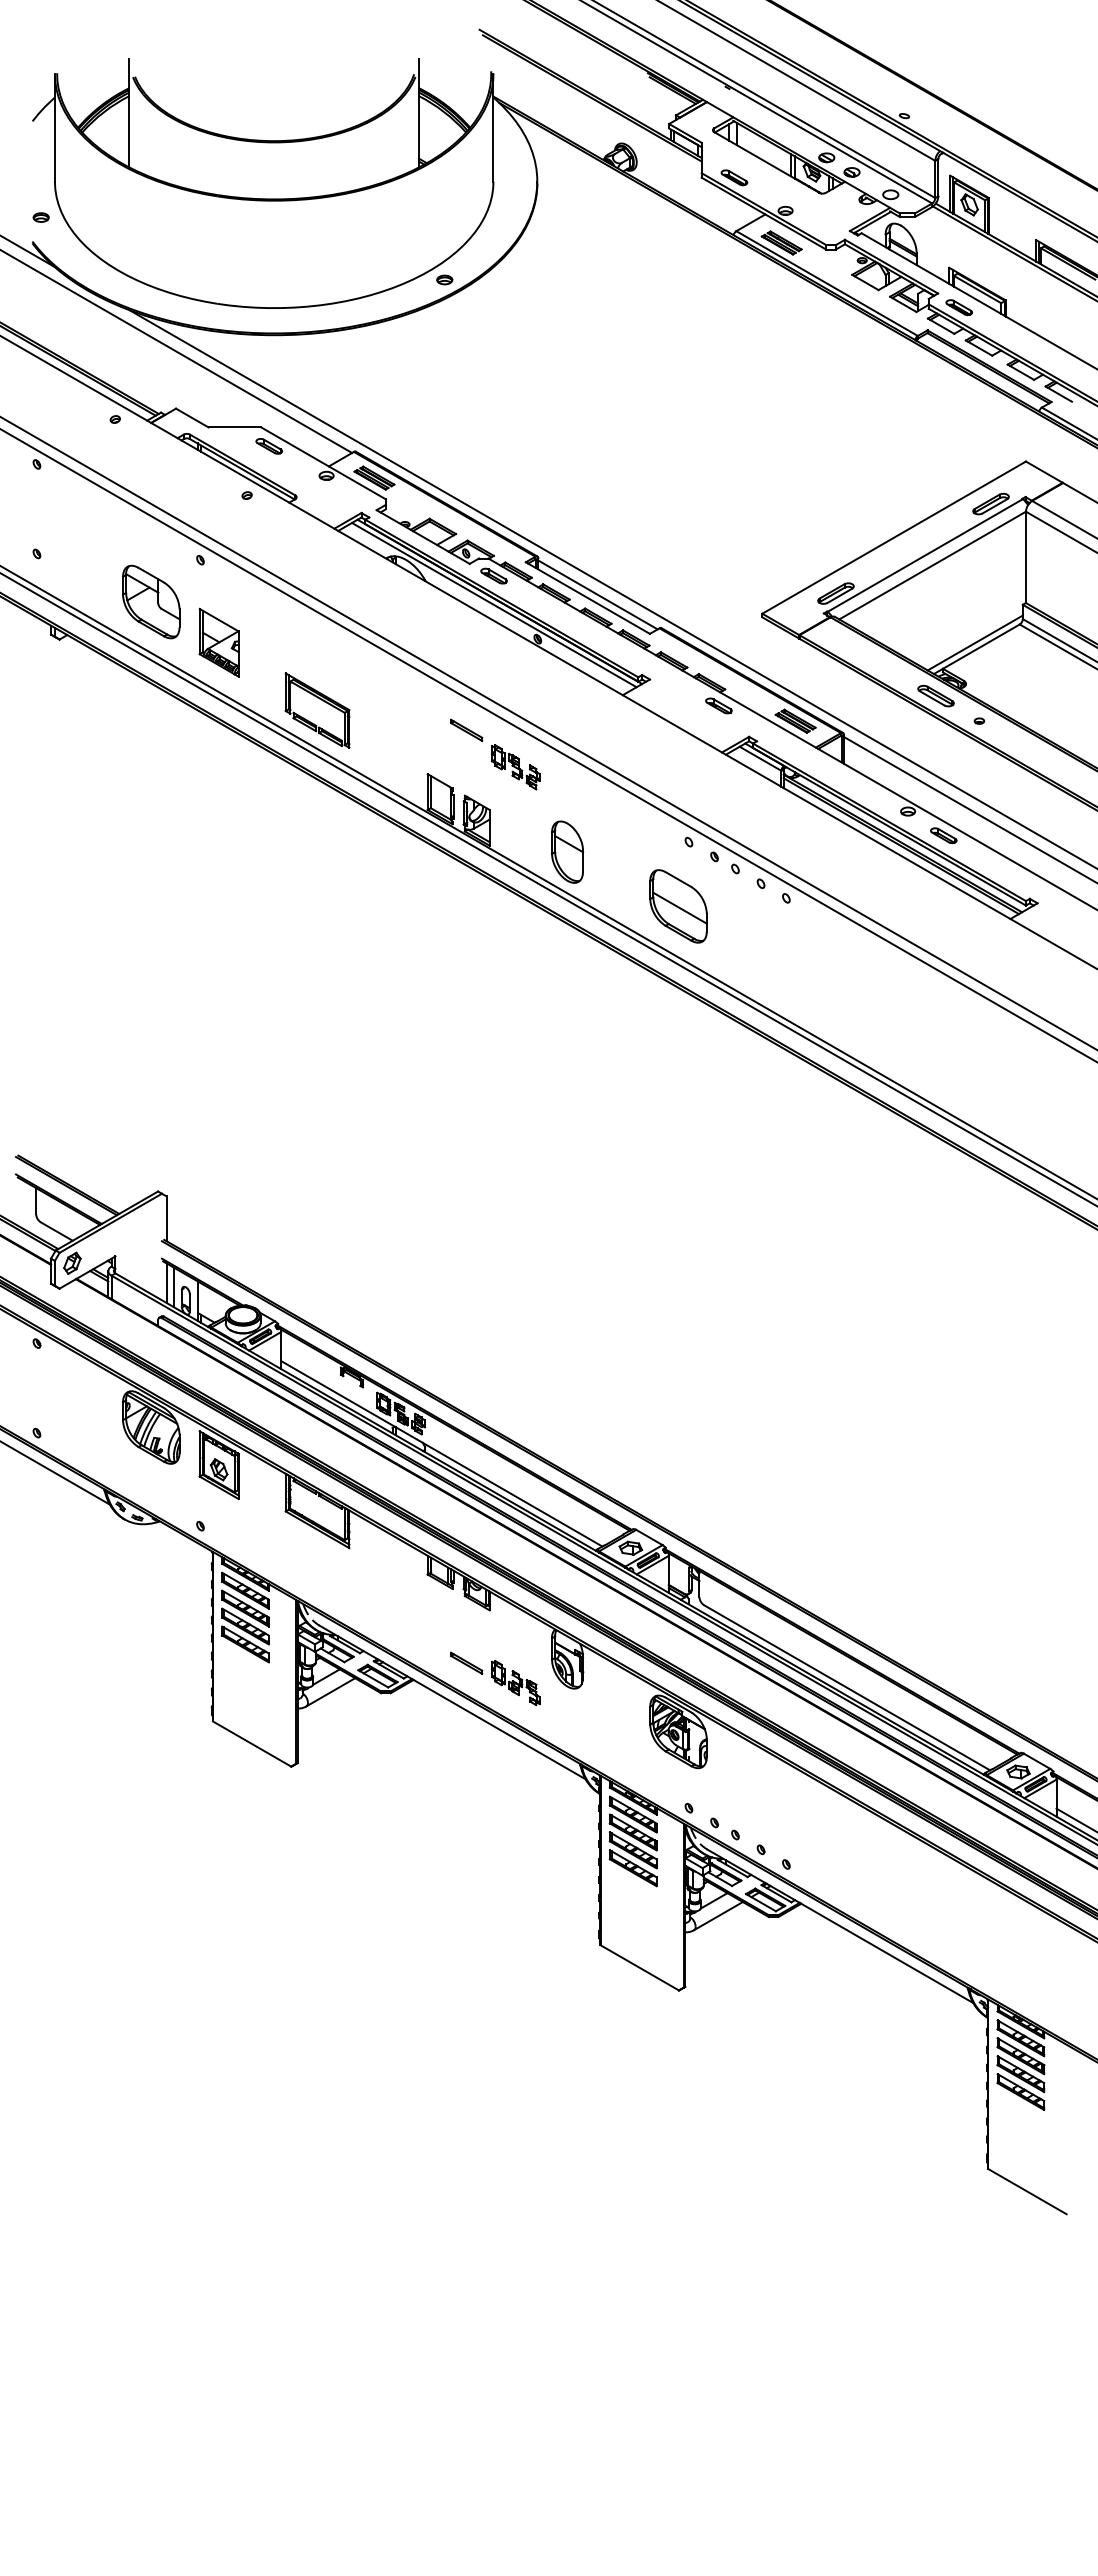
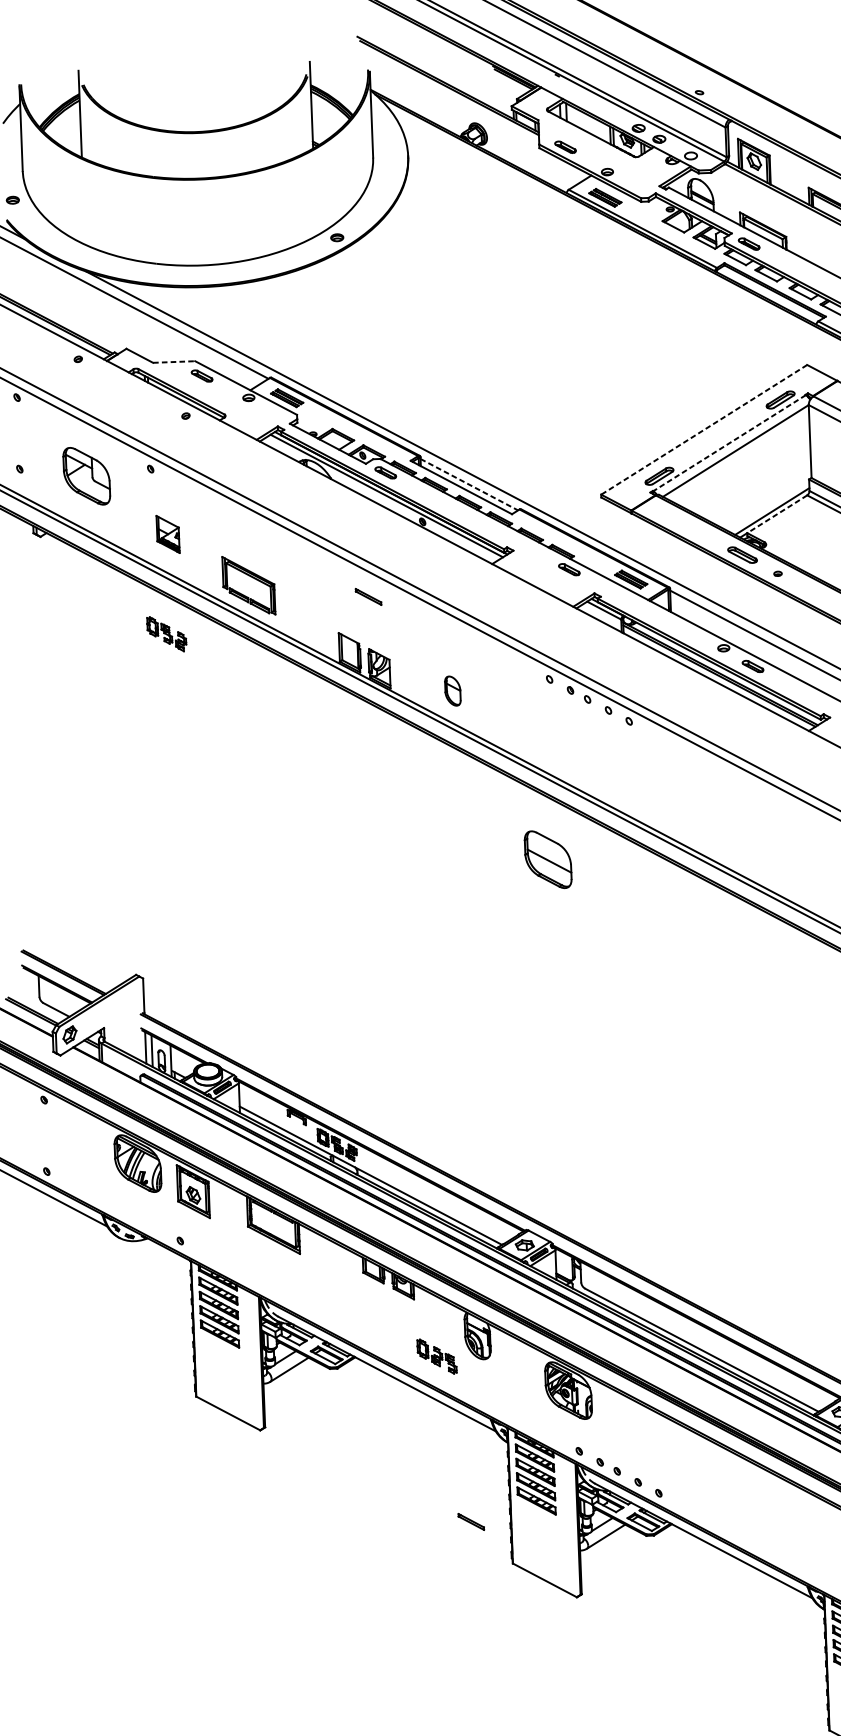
line: (235, 427) -> (174, 362), solid -> dashed
line: (893, 537) -> (703, 429), solid -> dashed
line: (925, 555) -> (729, 443), solid -> dashed
line: (597, 594) -> (468, 484), solid -> dashed
part: (151, 601) -> (86, 475), moved
part: (218, 642) -> (167, 534), size x0.7
line: (980, 646) -> (776, 514), solid -> dashed
part: (515, 767) -> (166, 634), moved
part: (567, 851) -> (452, 690), size x0.6
part: (678, 906) -> (548, 859), moved
part: (466, 1662) -> (471, 1521), moved

